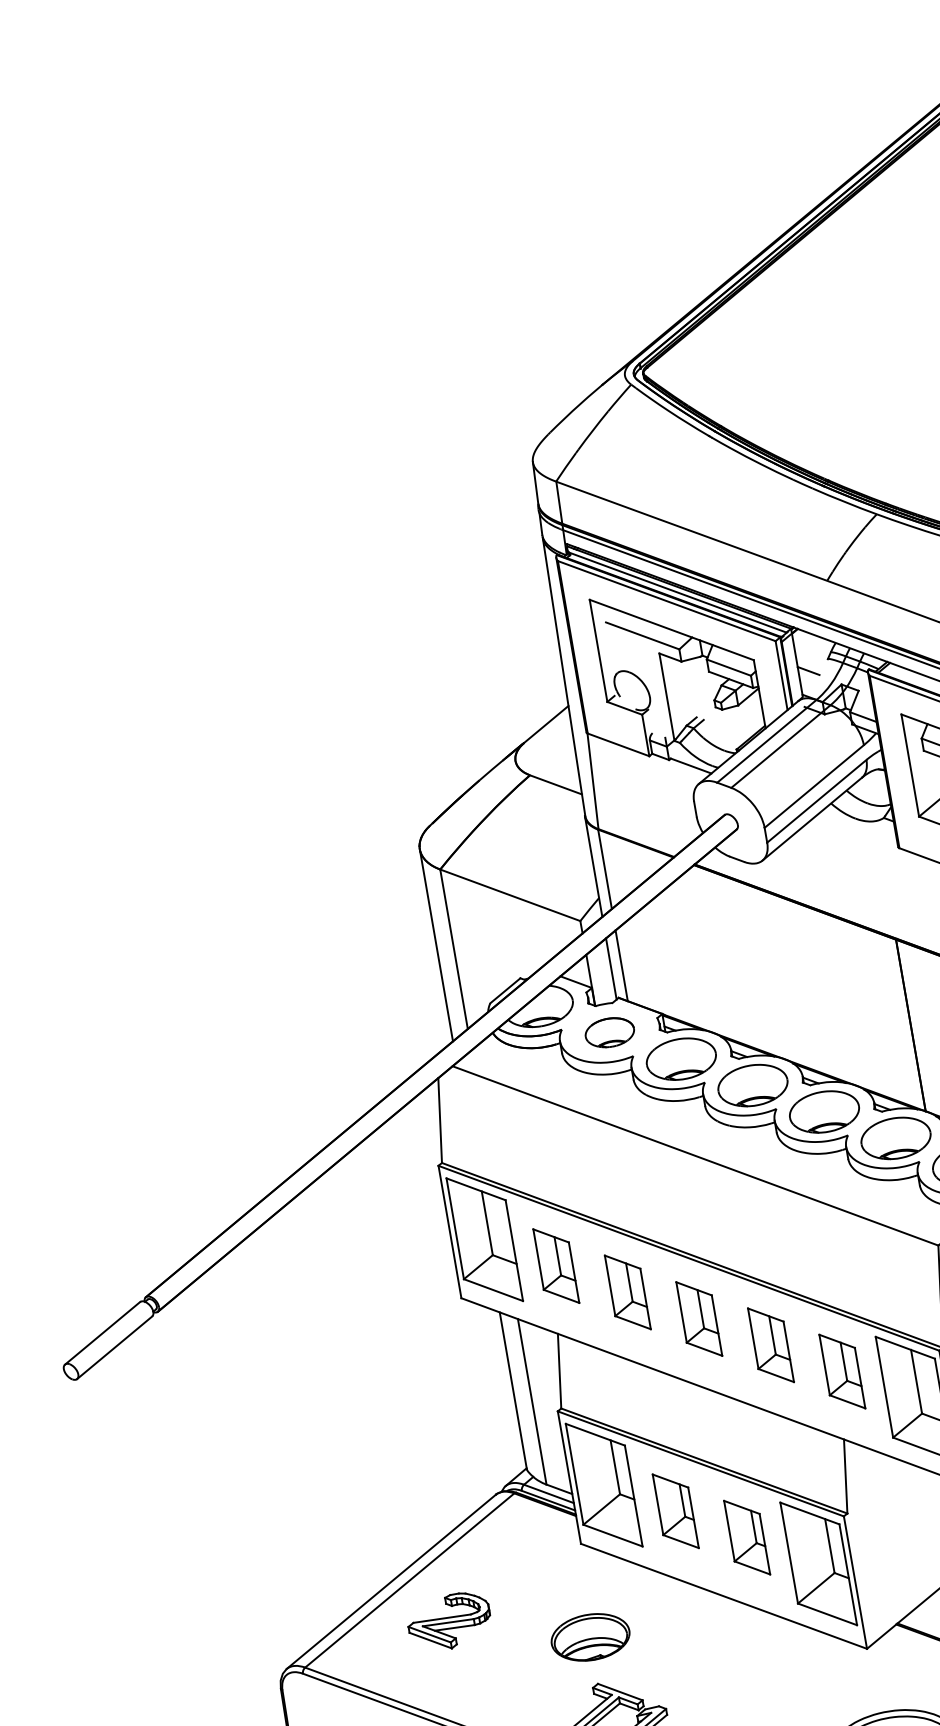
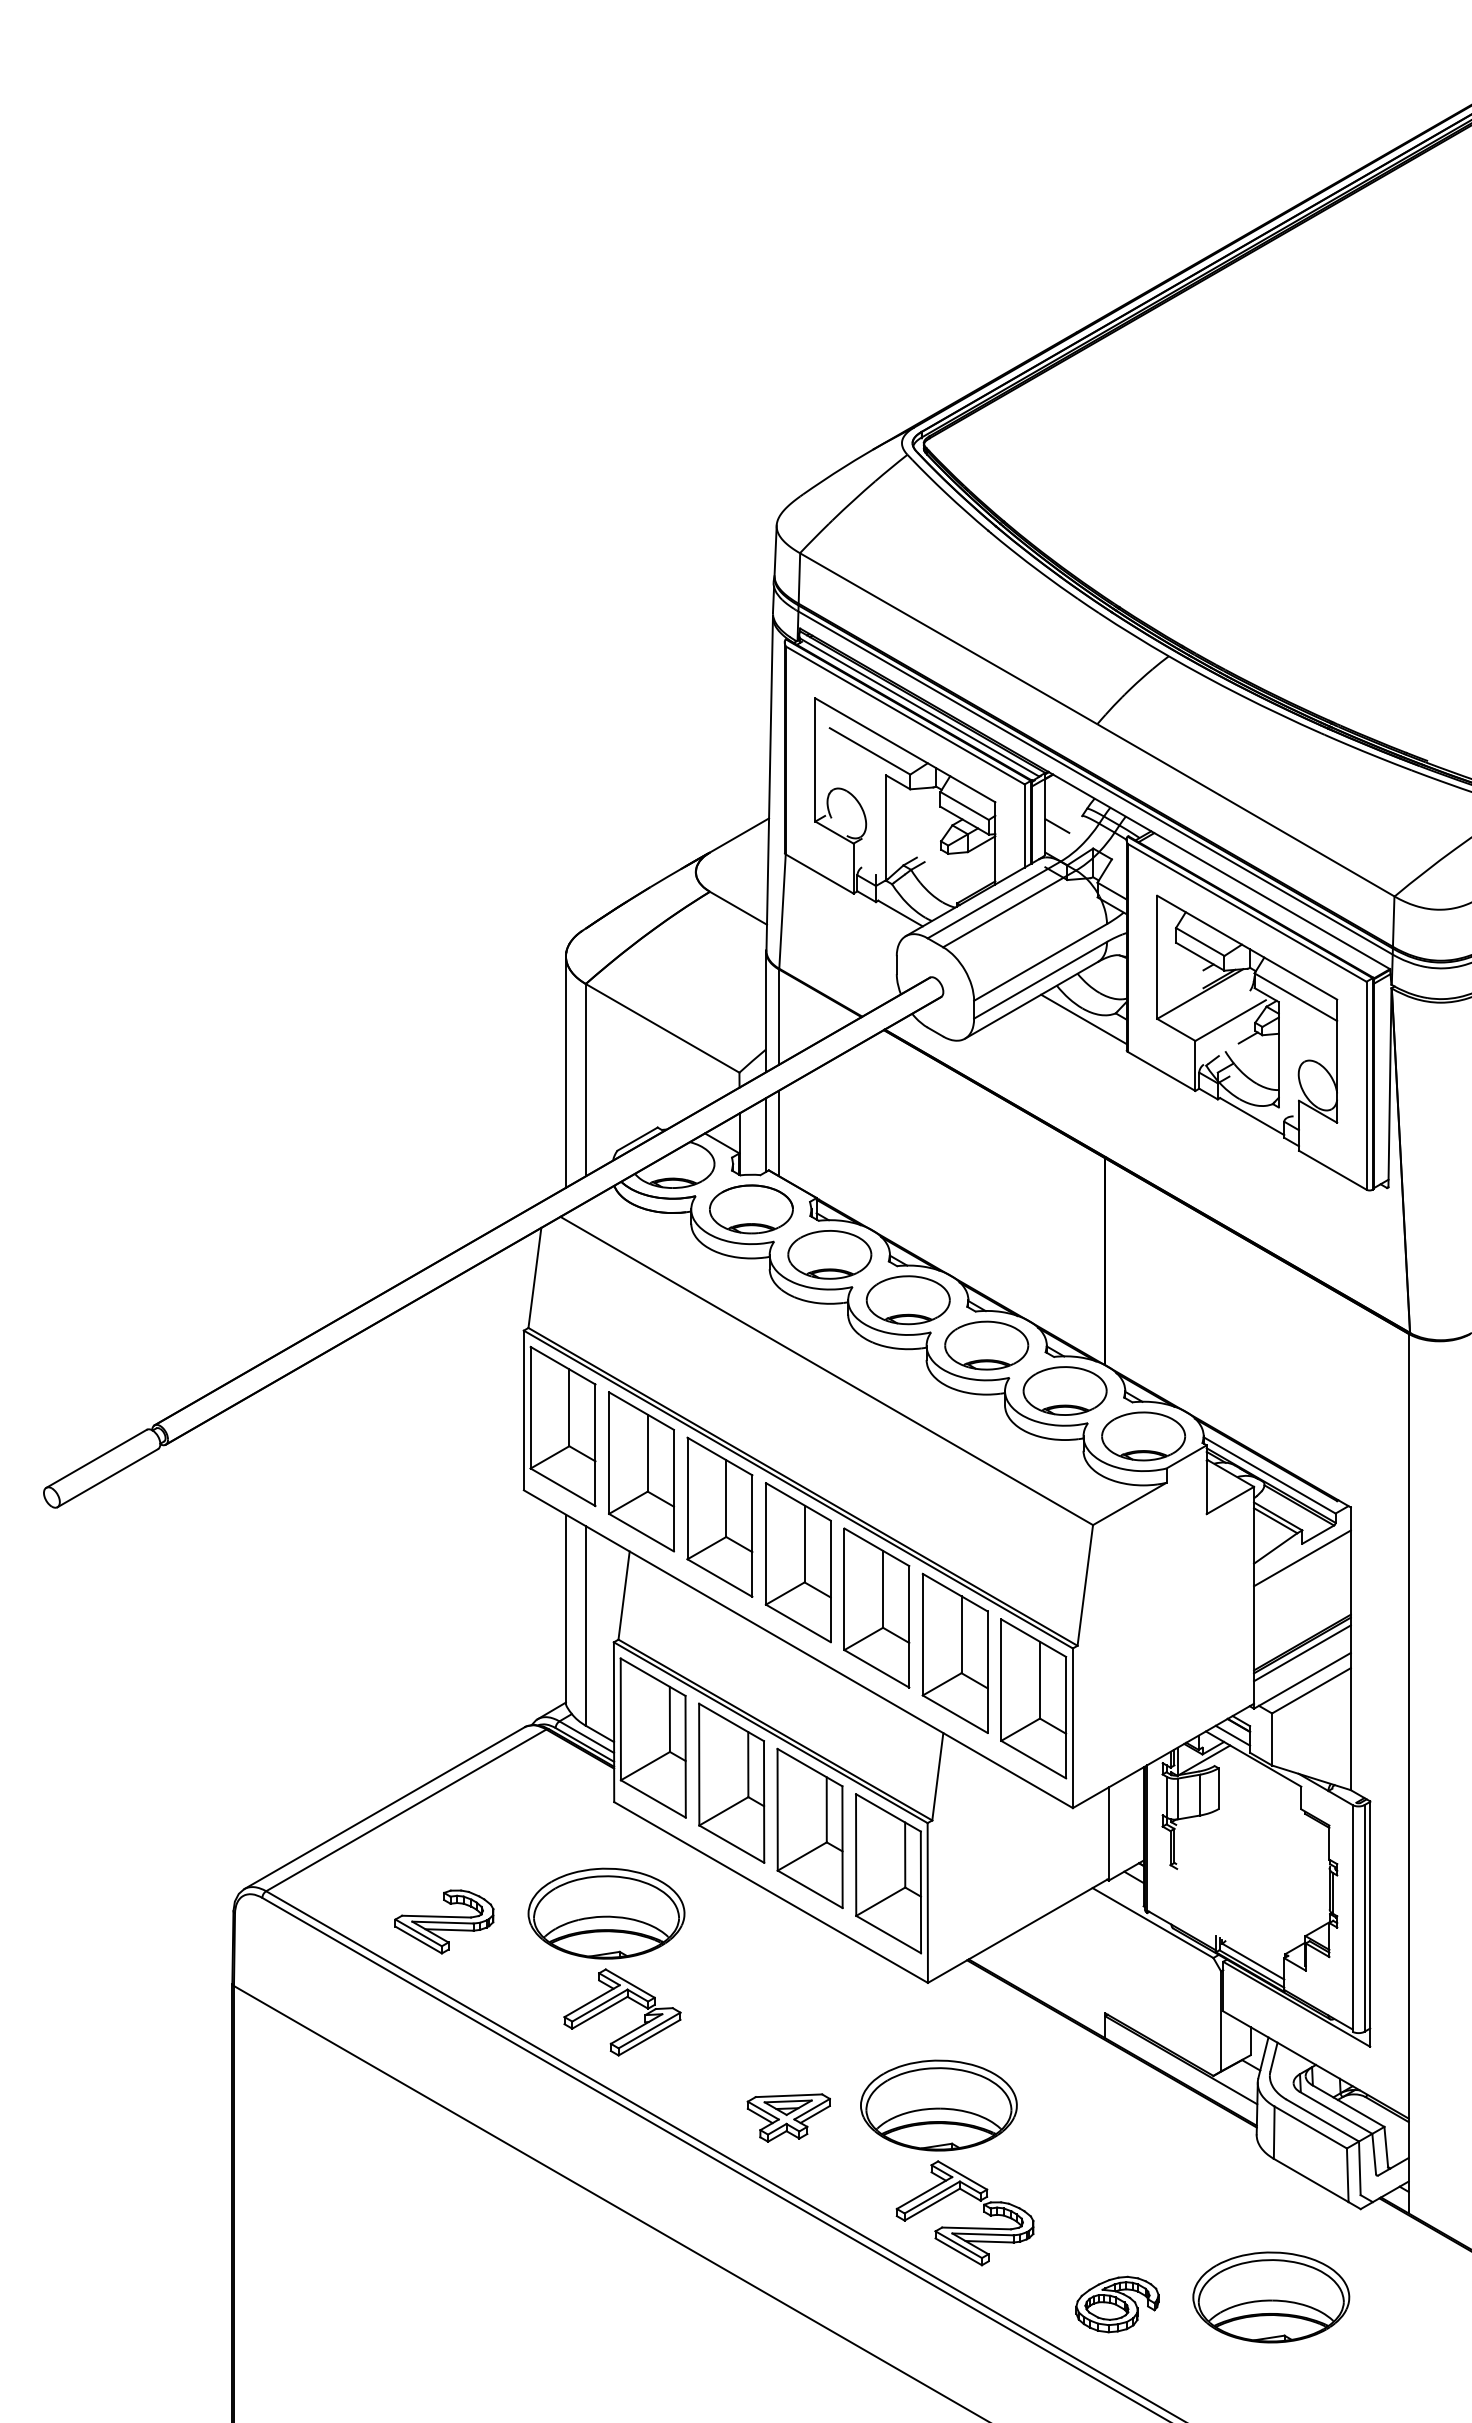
line: (858, 827) -> (1083, 1019), added
part: (609, 1032) -> (751, 1209), size x1.43
part: (556, 1265) -> (641, 1471), size x1.67
part: (627, 1291) -> (719, 1516), size x1.67
part: (698, 1318) -> (797, 1562), size x1.67
part: (770, 1344) -> (876, 1607), size x1.67
part: (841, 1371) -> (954, 1652), size x1.67
part: (675, 1510) -> (731, 1782), size x1.67
part: (746, 1537) -> (809, 1828), size x1.67
part: (449, 1621) -> (444, 1921), moved
part: (590, 1637) -> (606, 1913), size x1.67

